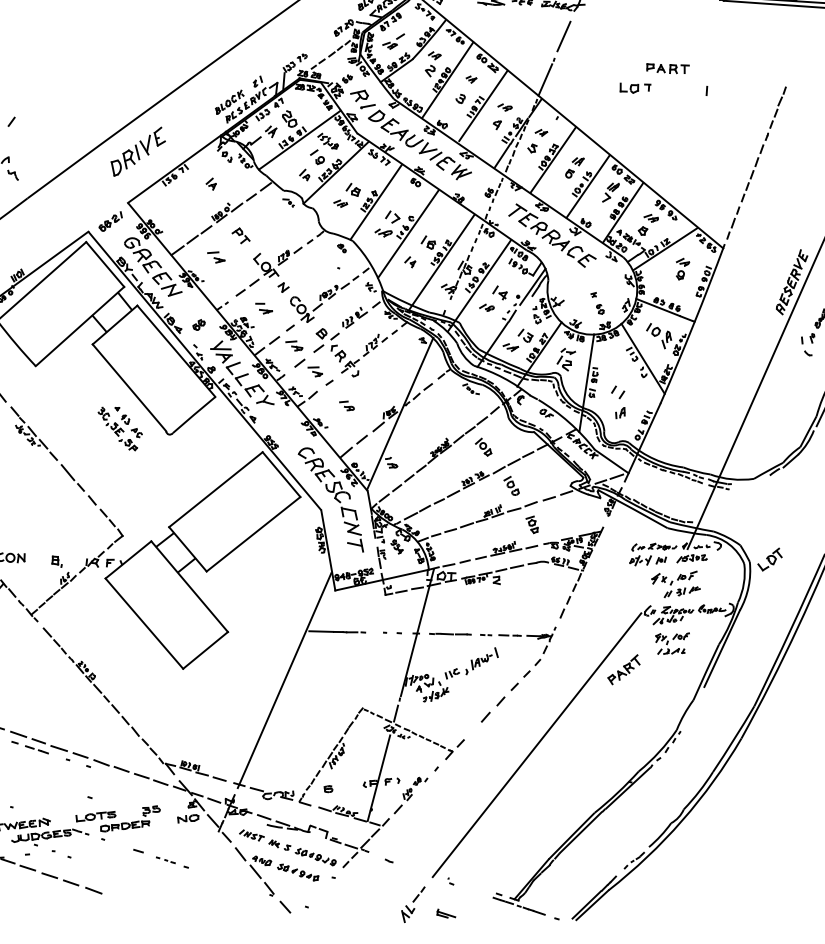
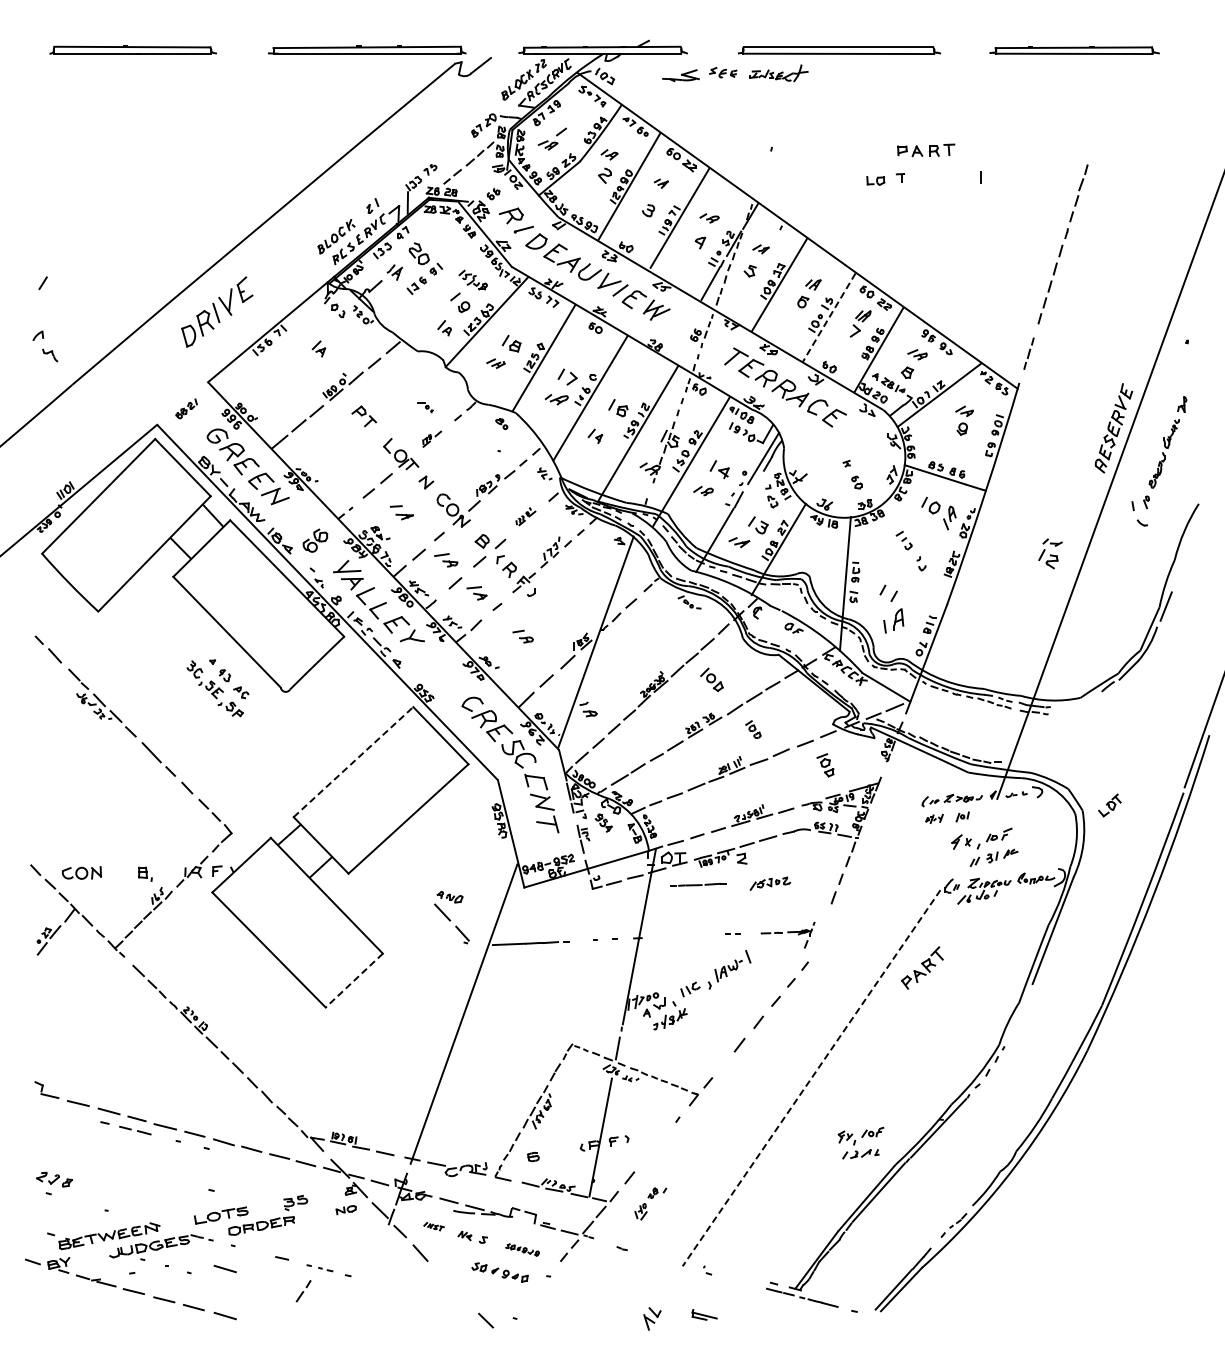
line: (563, 36) -> (782, 116), removed
line: (545, 80) -> (761, 177), removed
part: (629, 88) -> (875, 180), size x0.7
line: (299, 140) -> (434, 281), removed
line: (587, 187) -> (828, 318), solid -> dashed
part: (288, 203) -> (425, 407), moved
part: (110, 221) -> (186, 408), size x0.7
part: (732, 222) -> (1028, 353), size x0.7
part: (289, 255) -> (431, 438), size x0.6
part: (216, 257) -> (332, 447), removed
part: (354, 317) -> (525, 516), size x0.6
part: (199, 324) -> (315, 540), size x1.6
line: (643, 358) -> (919, 545), removed
part: (566, 359) -> (1050, 553), moved
part: (620, 413) -> (893, 621), size x1.6
part: (511, 485) -> (753, 729), size x0.7
line: (215, 489) -> (353, 761), solid -> dashed
part: (532, 524) -> (825, 765), moved
part: (692, 558) -> (770, 883), moved
part: (769, 559) -> (1109, 805), size x0.7
part: (640, 560) -> (934, 818), size x0.6
line: (450, 633) -> (698, 884), moved
part: (526, 638) -> (787, 934), size x0.7
part: (671, 642) -> (860, 1142), moved
line: (204, 650) -> (353, 980), solid -> dashed
line: (536, 745) -> (811, 1078), solid -> dashed
part: (415, 788) -> (650, 1203), moved
part: (187, 818) -> (345, 1209), size x0.7
part: (251, 835) -> (433, 1226), size x0.6
line: (95, 855) -> (224, 1268), added
part: (315, 856) -> (522, 1249), size x0.6
part: (262, 875) -> (451, 917), moved
line: (418, 894) -> (303, 1291), moved

